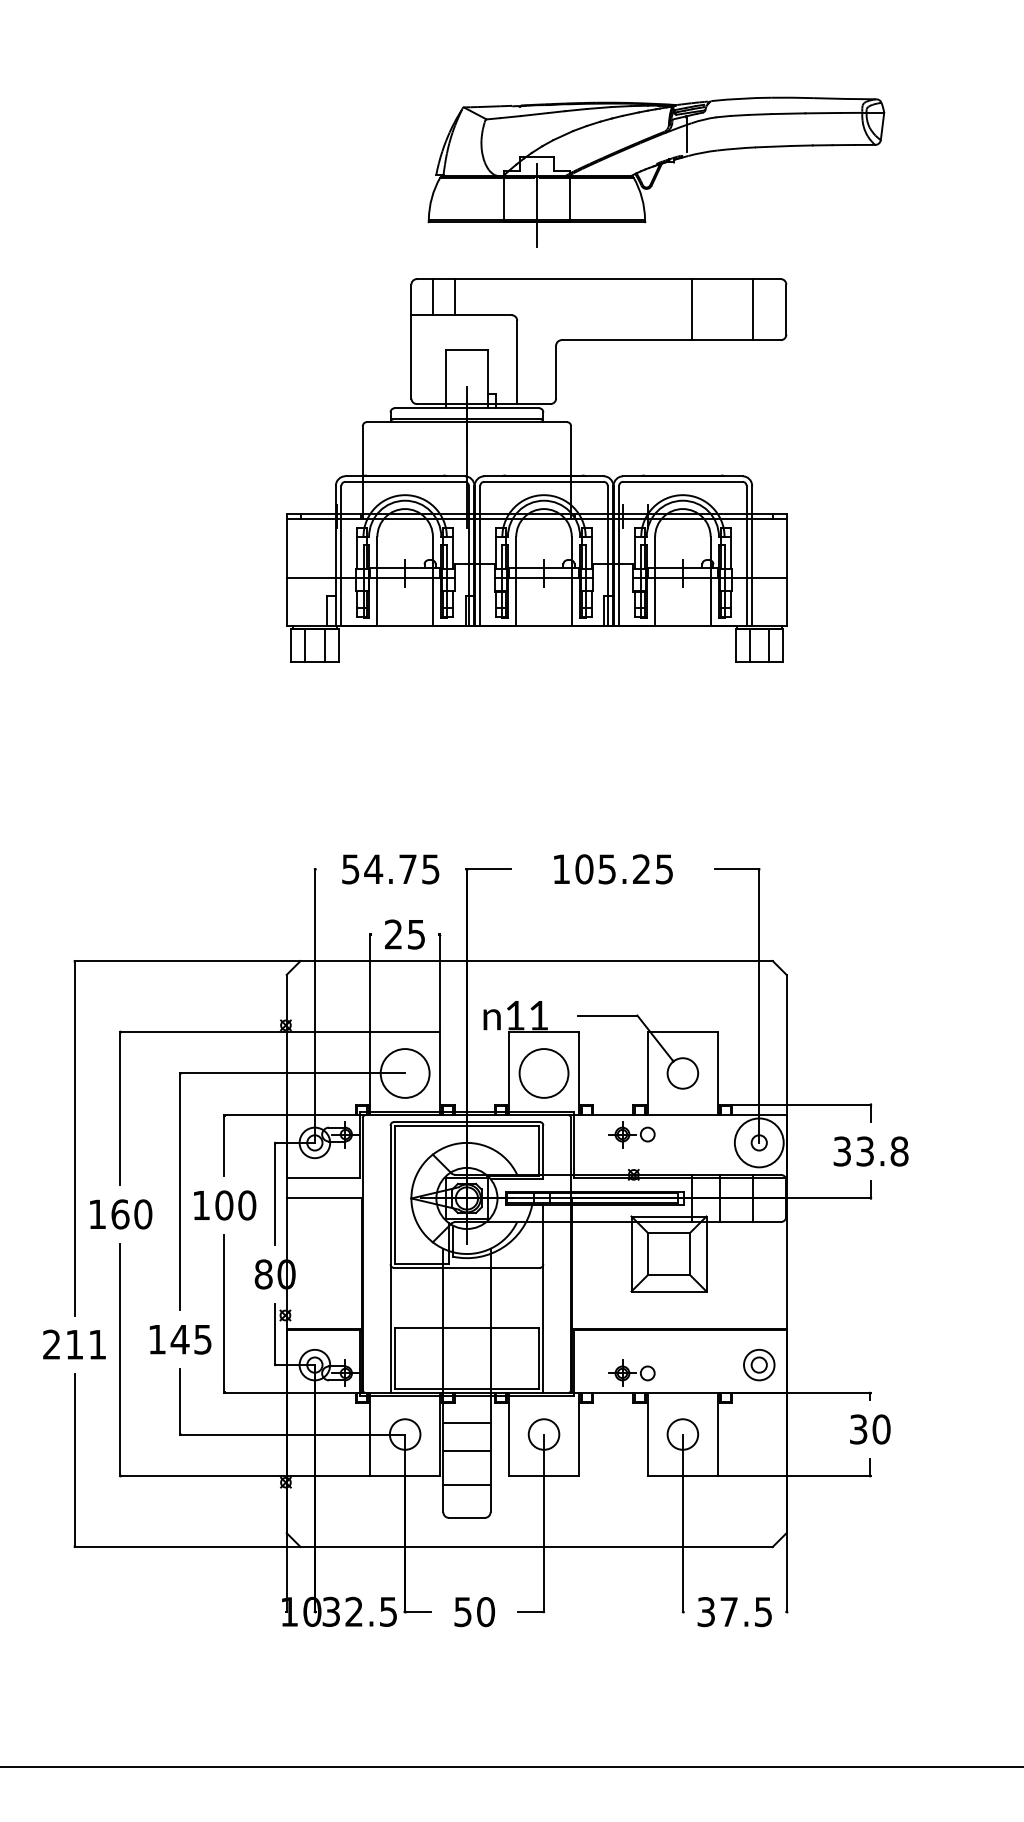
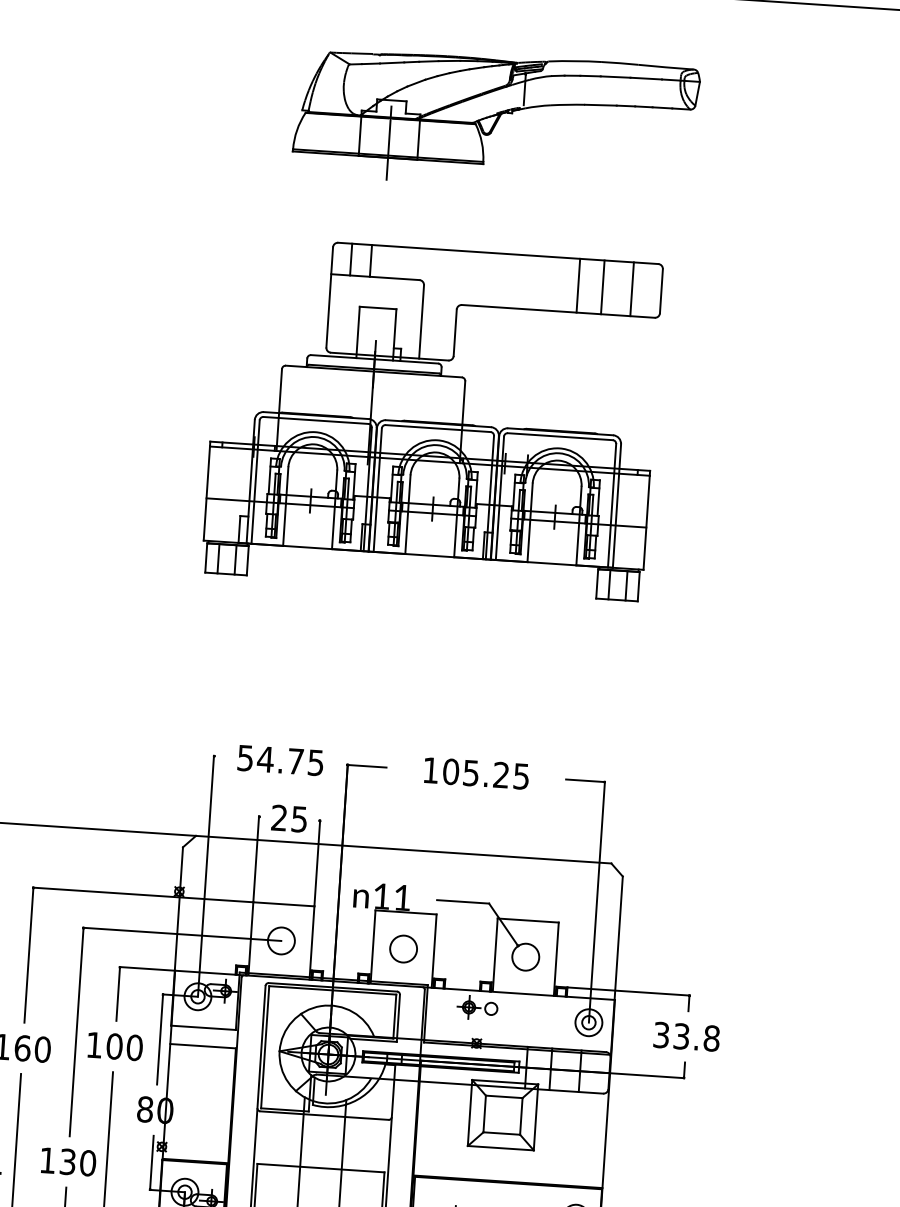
part: (656, 171) -> (496, 120), moved
line: (719, 309) -> (602, 287), added
circle: (404, 1073) -> (280, 940), size x0.62
circle: (543, 1073) -> (403, 949), size x0.62
circle: (759, 1142) -> (589, 1022), size x0.62
text: (191, 1339) -> (77, 1162), 145 -> 130

